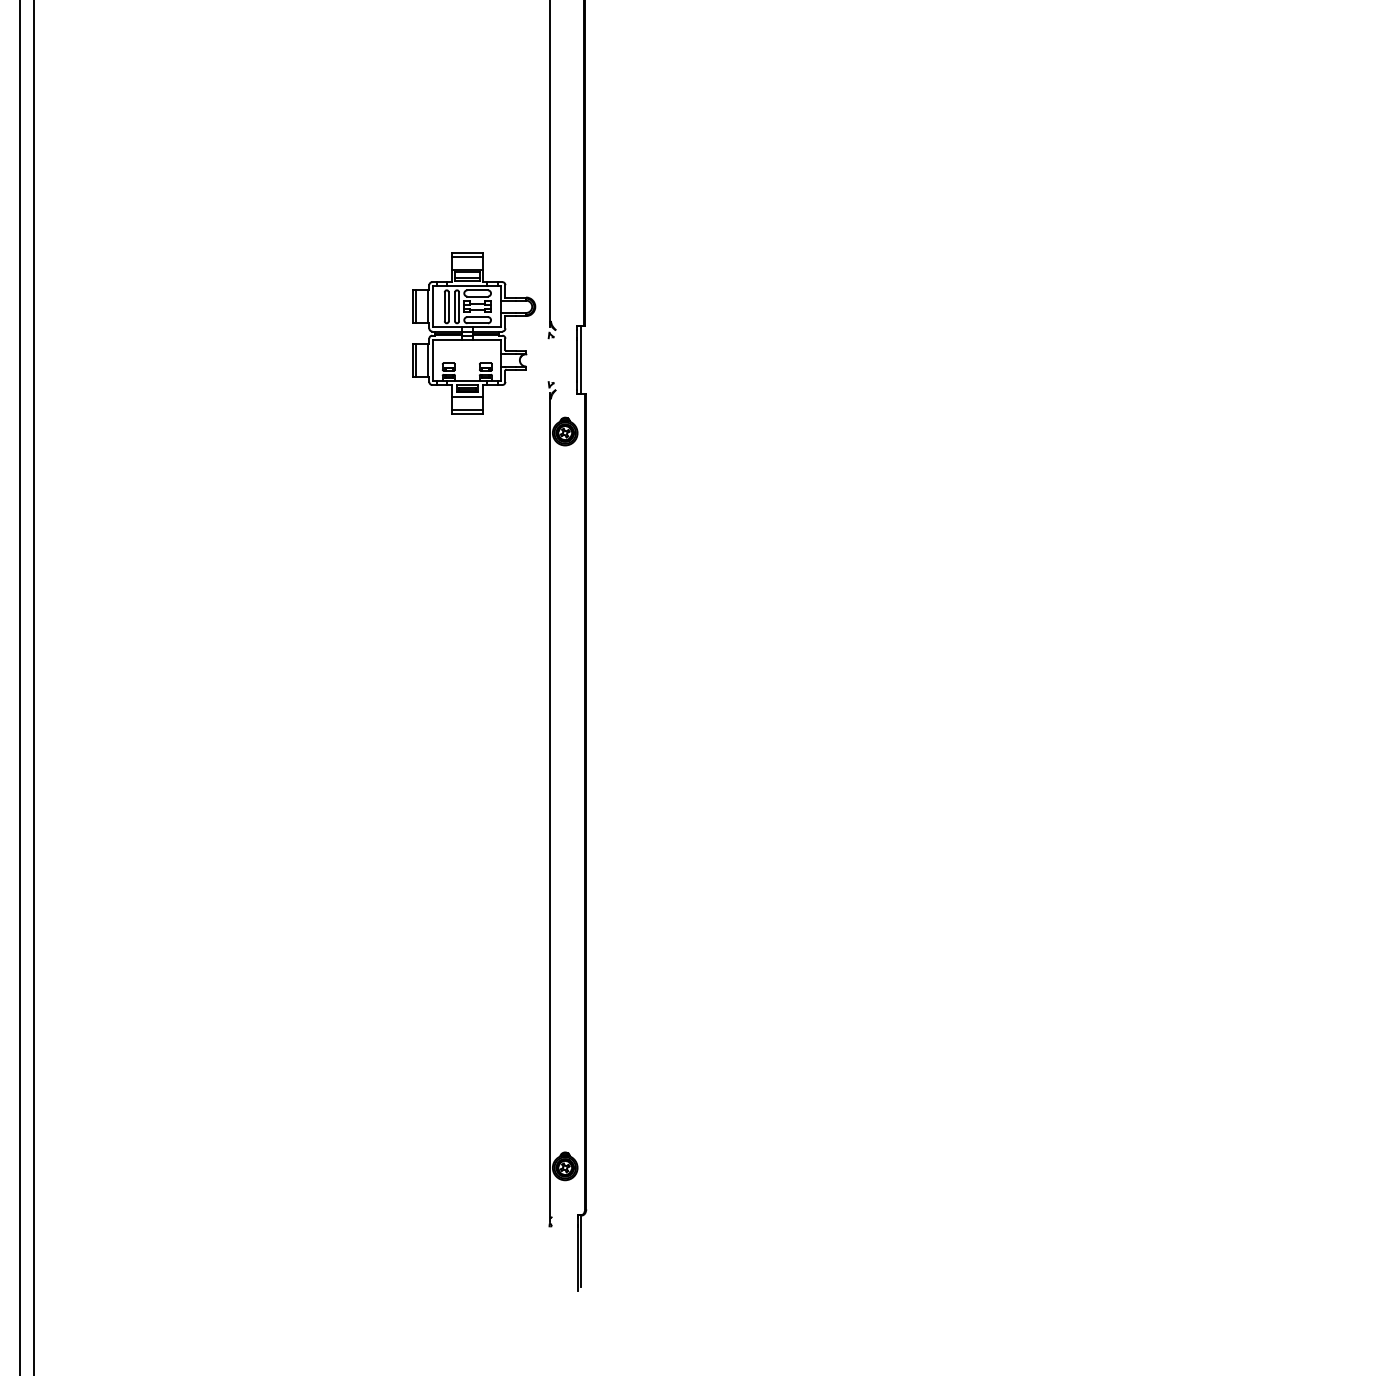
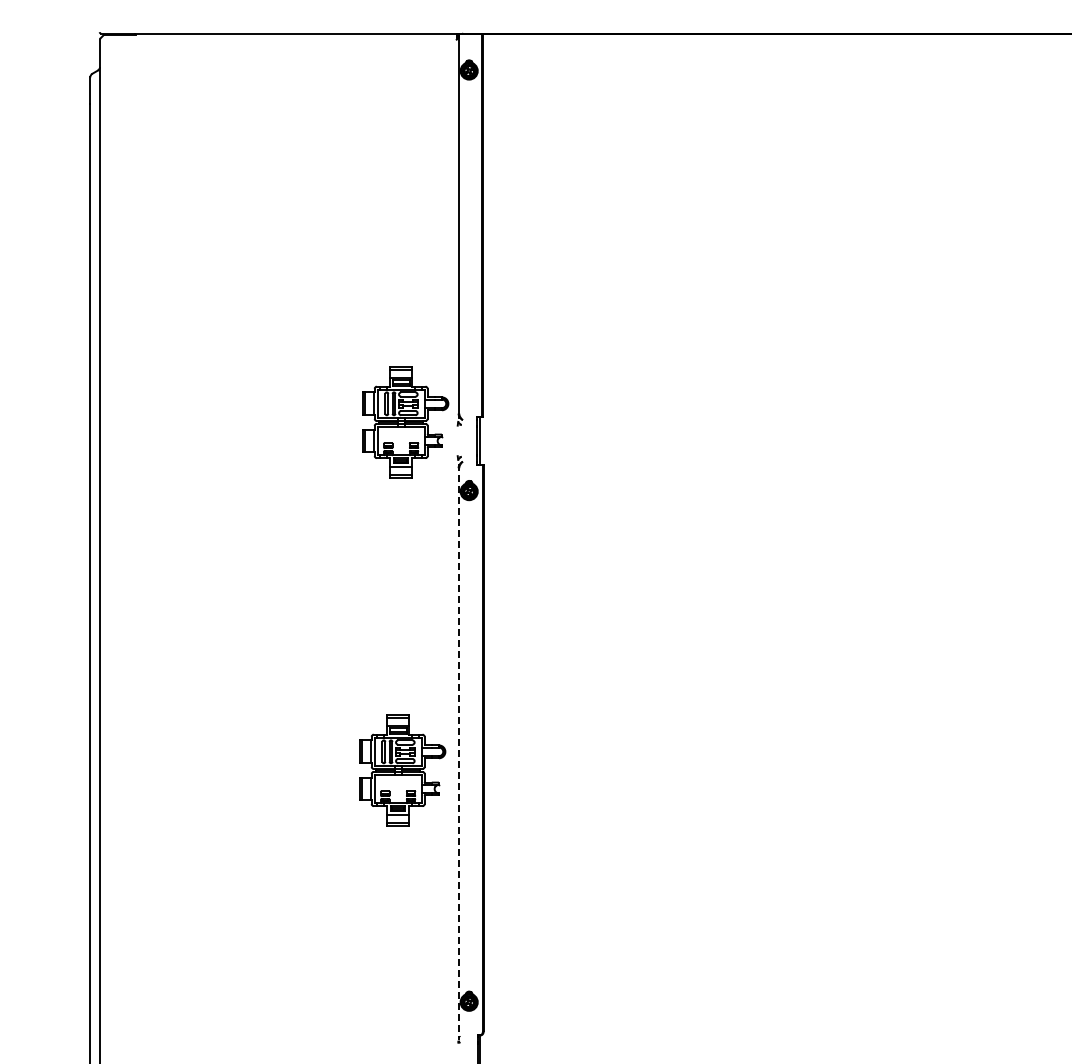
line: (549, 808) -> (458, 752), solid -> dashed
part: (469, 834) -> (402, 770), added

